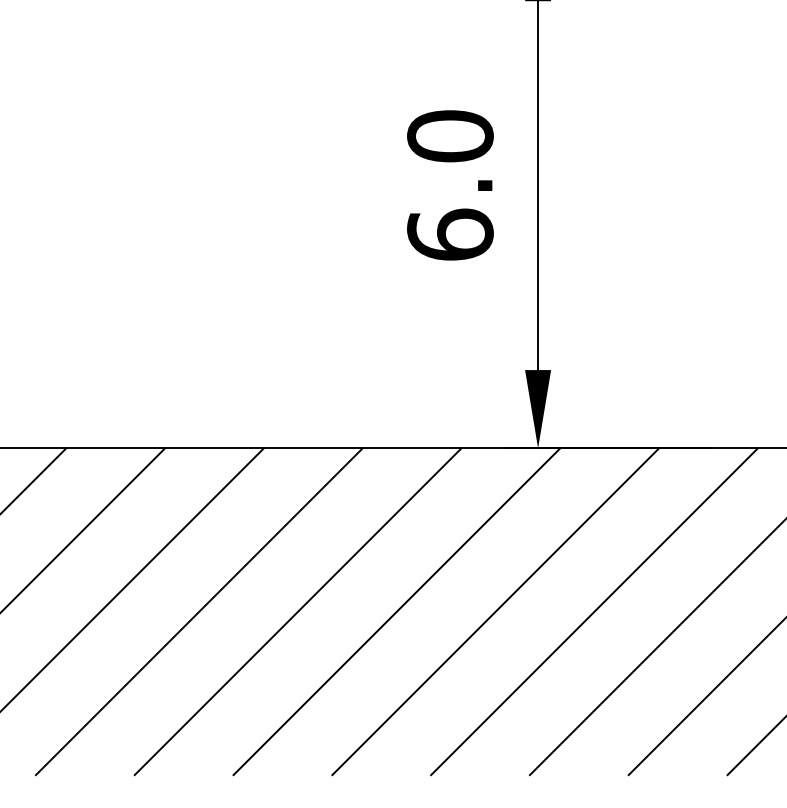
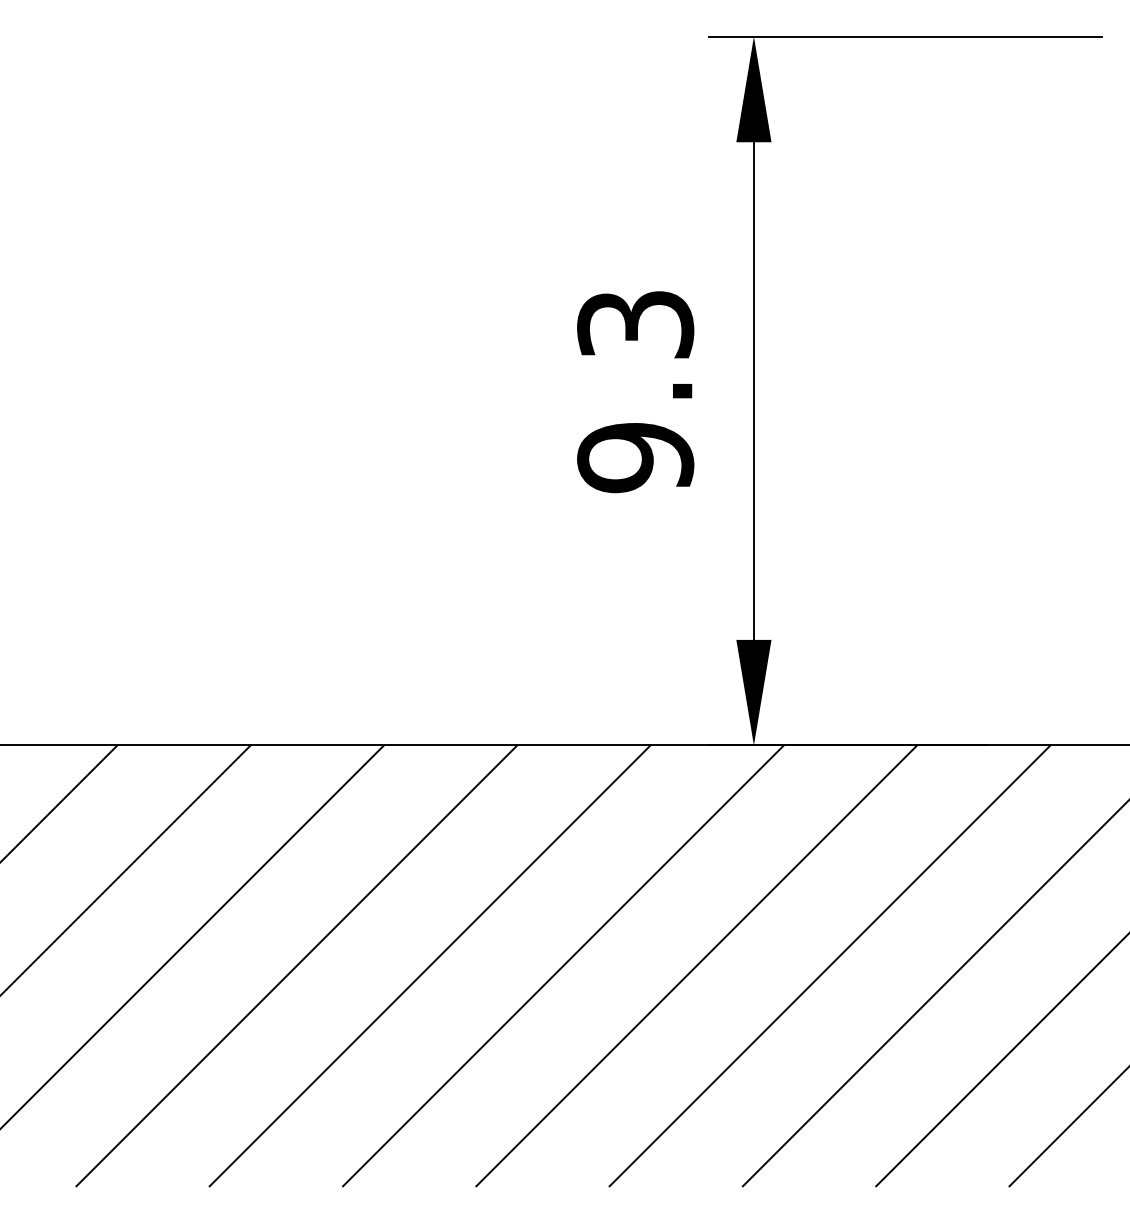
text: (450, 185) -> (635, 391), 6.0 -> 9.3

